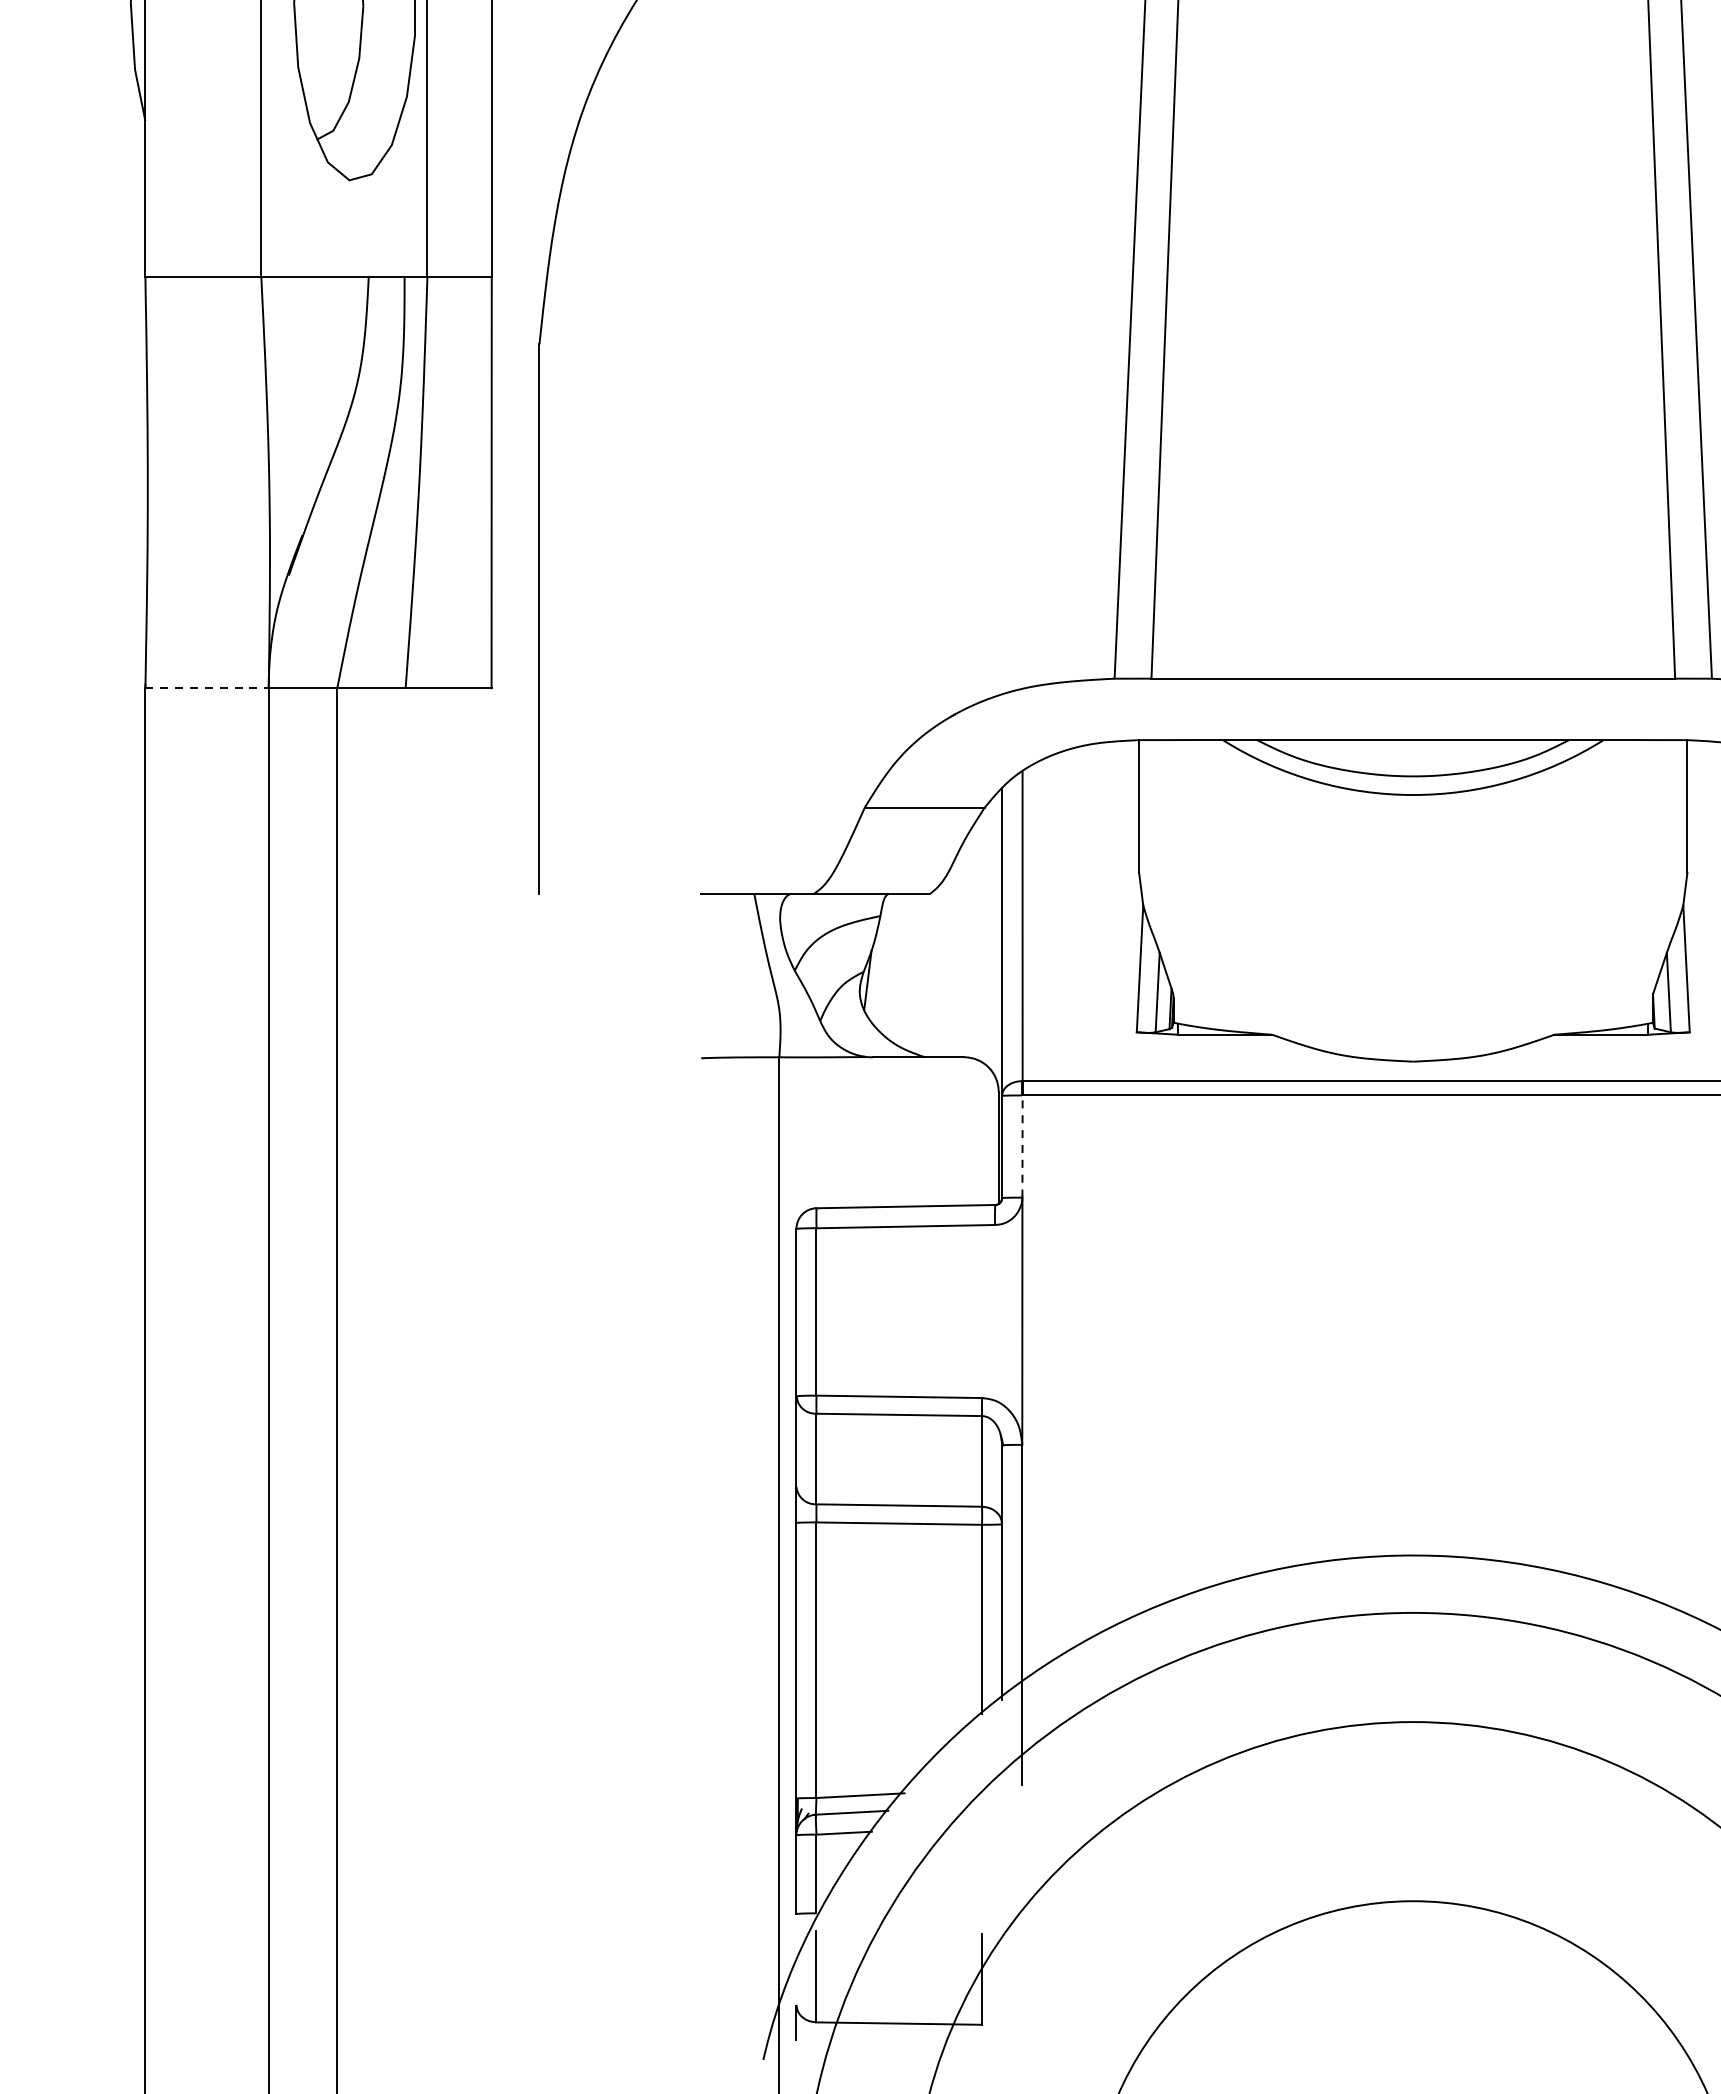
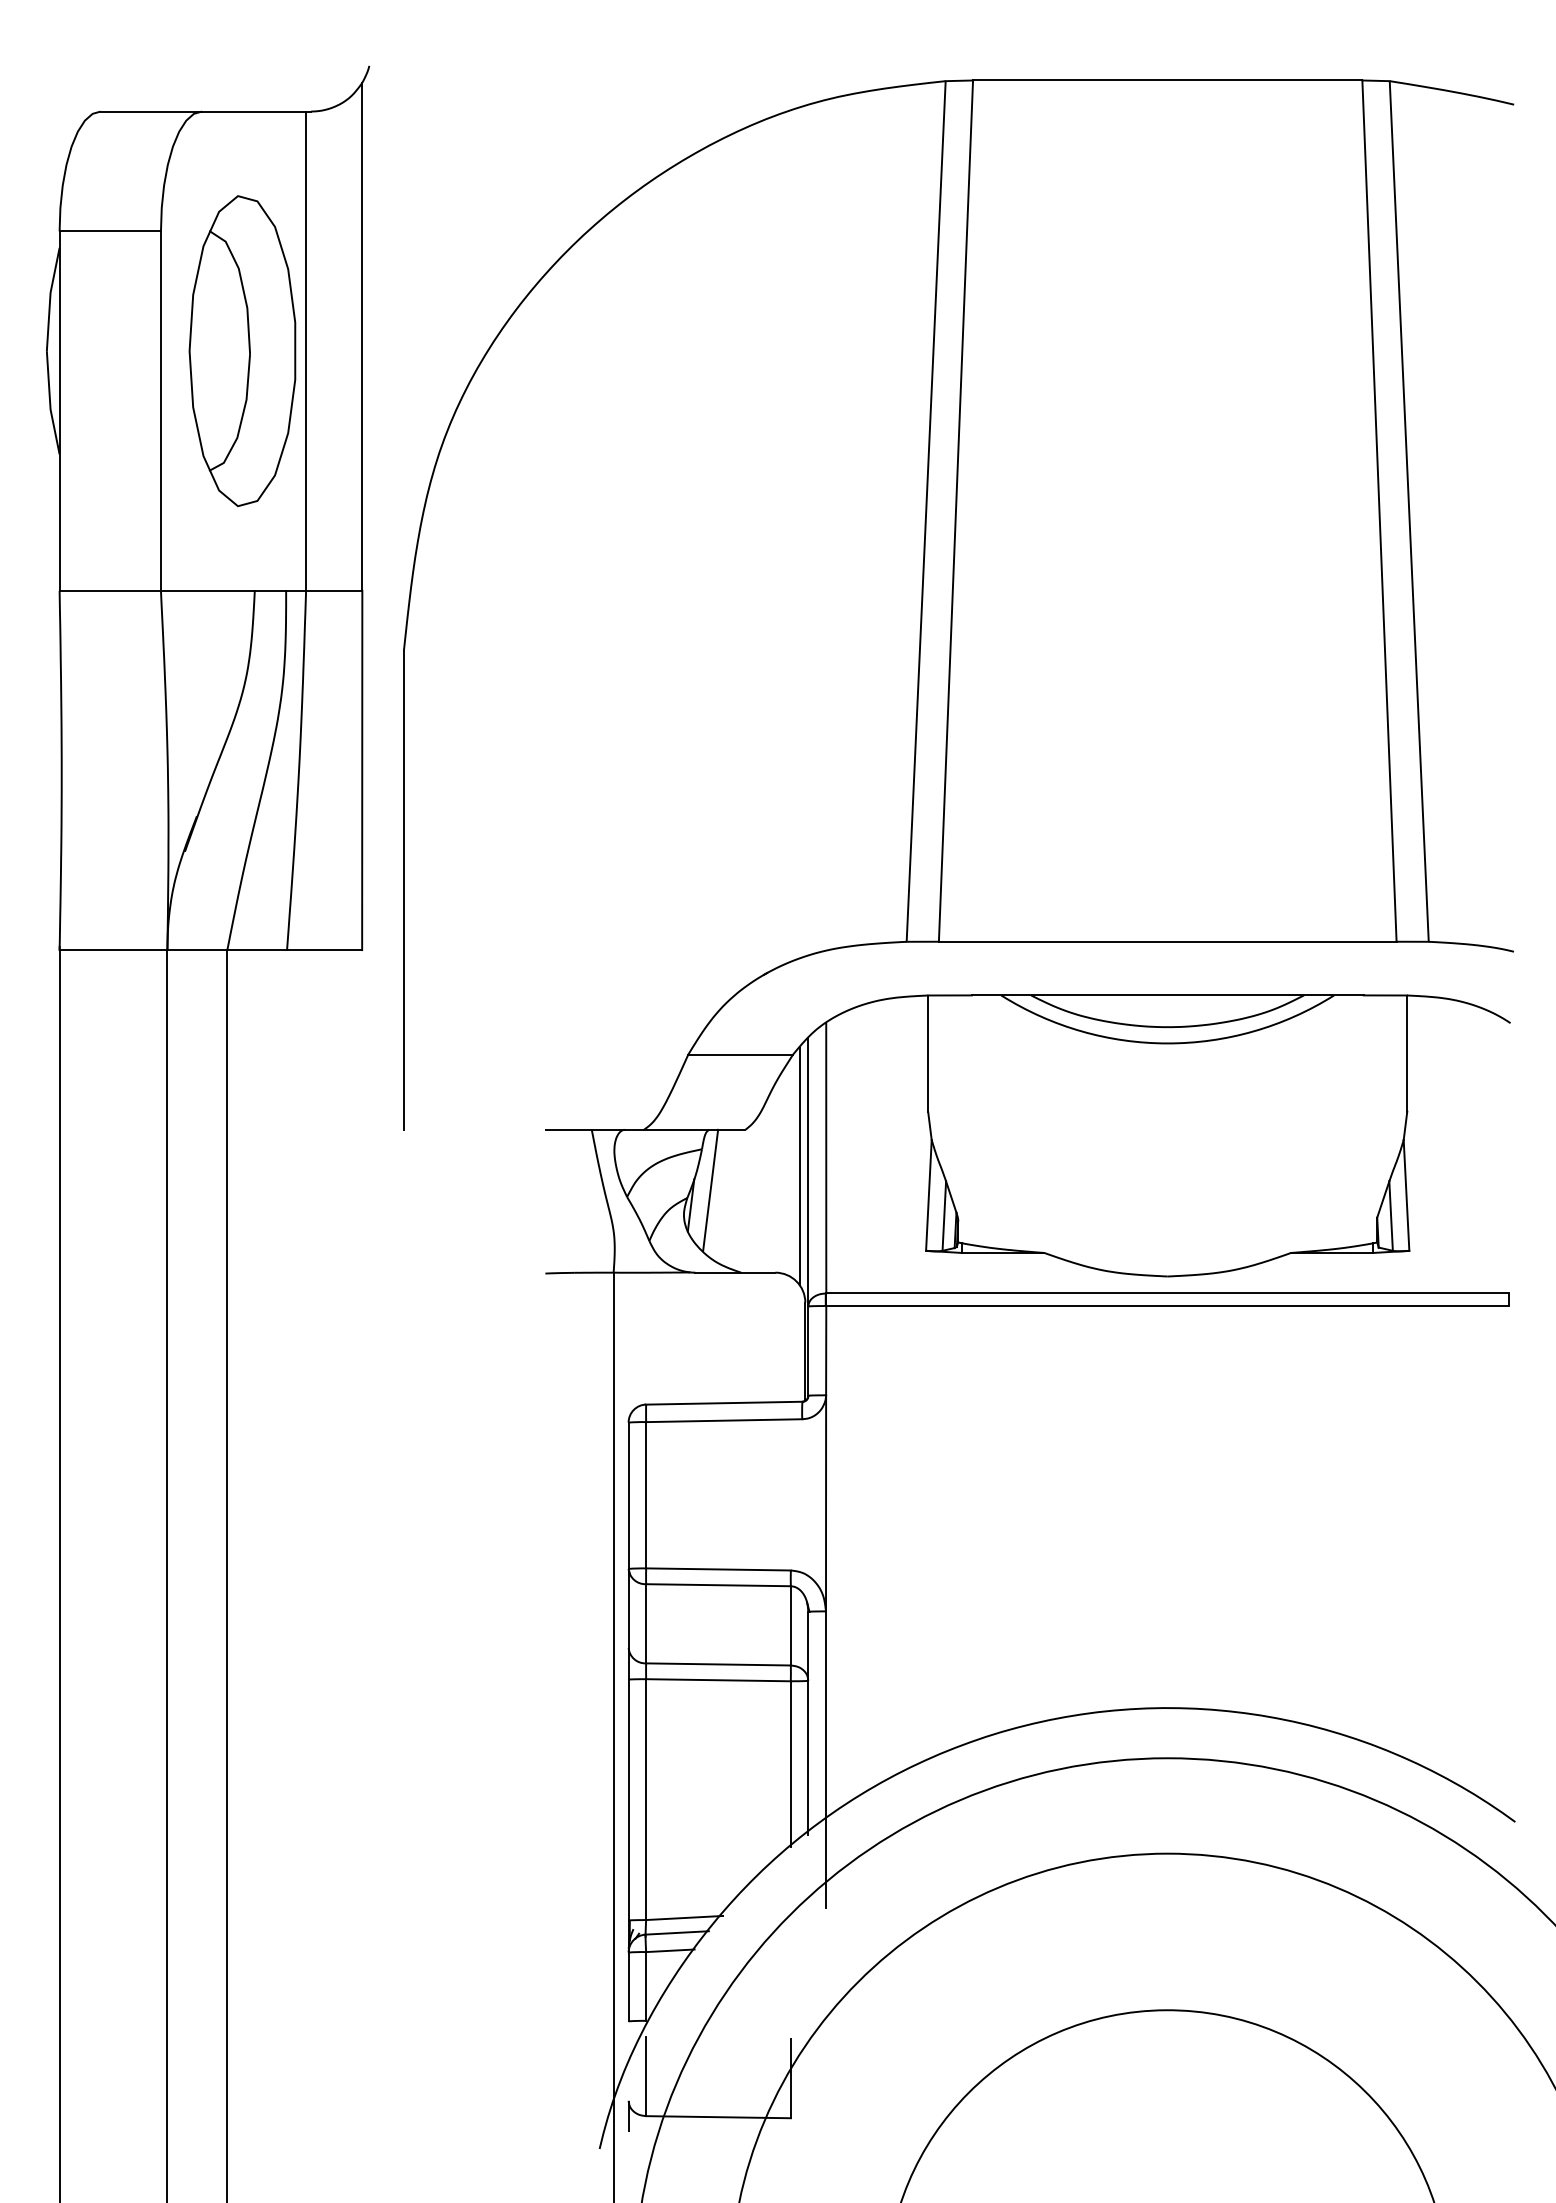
line: (207, 688) -> (113, 950), dashed -> solid
line: (991, 934) -> (799, 1165), added
line: (890, 962) -> (710, 1189), added
line: (1022, 1146) -> (826, 1350), dashed -> solid

